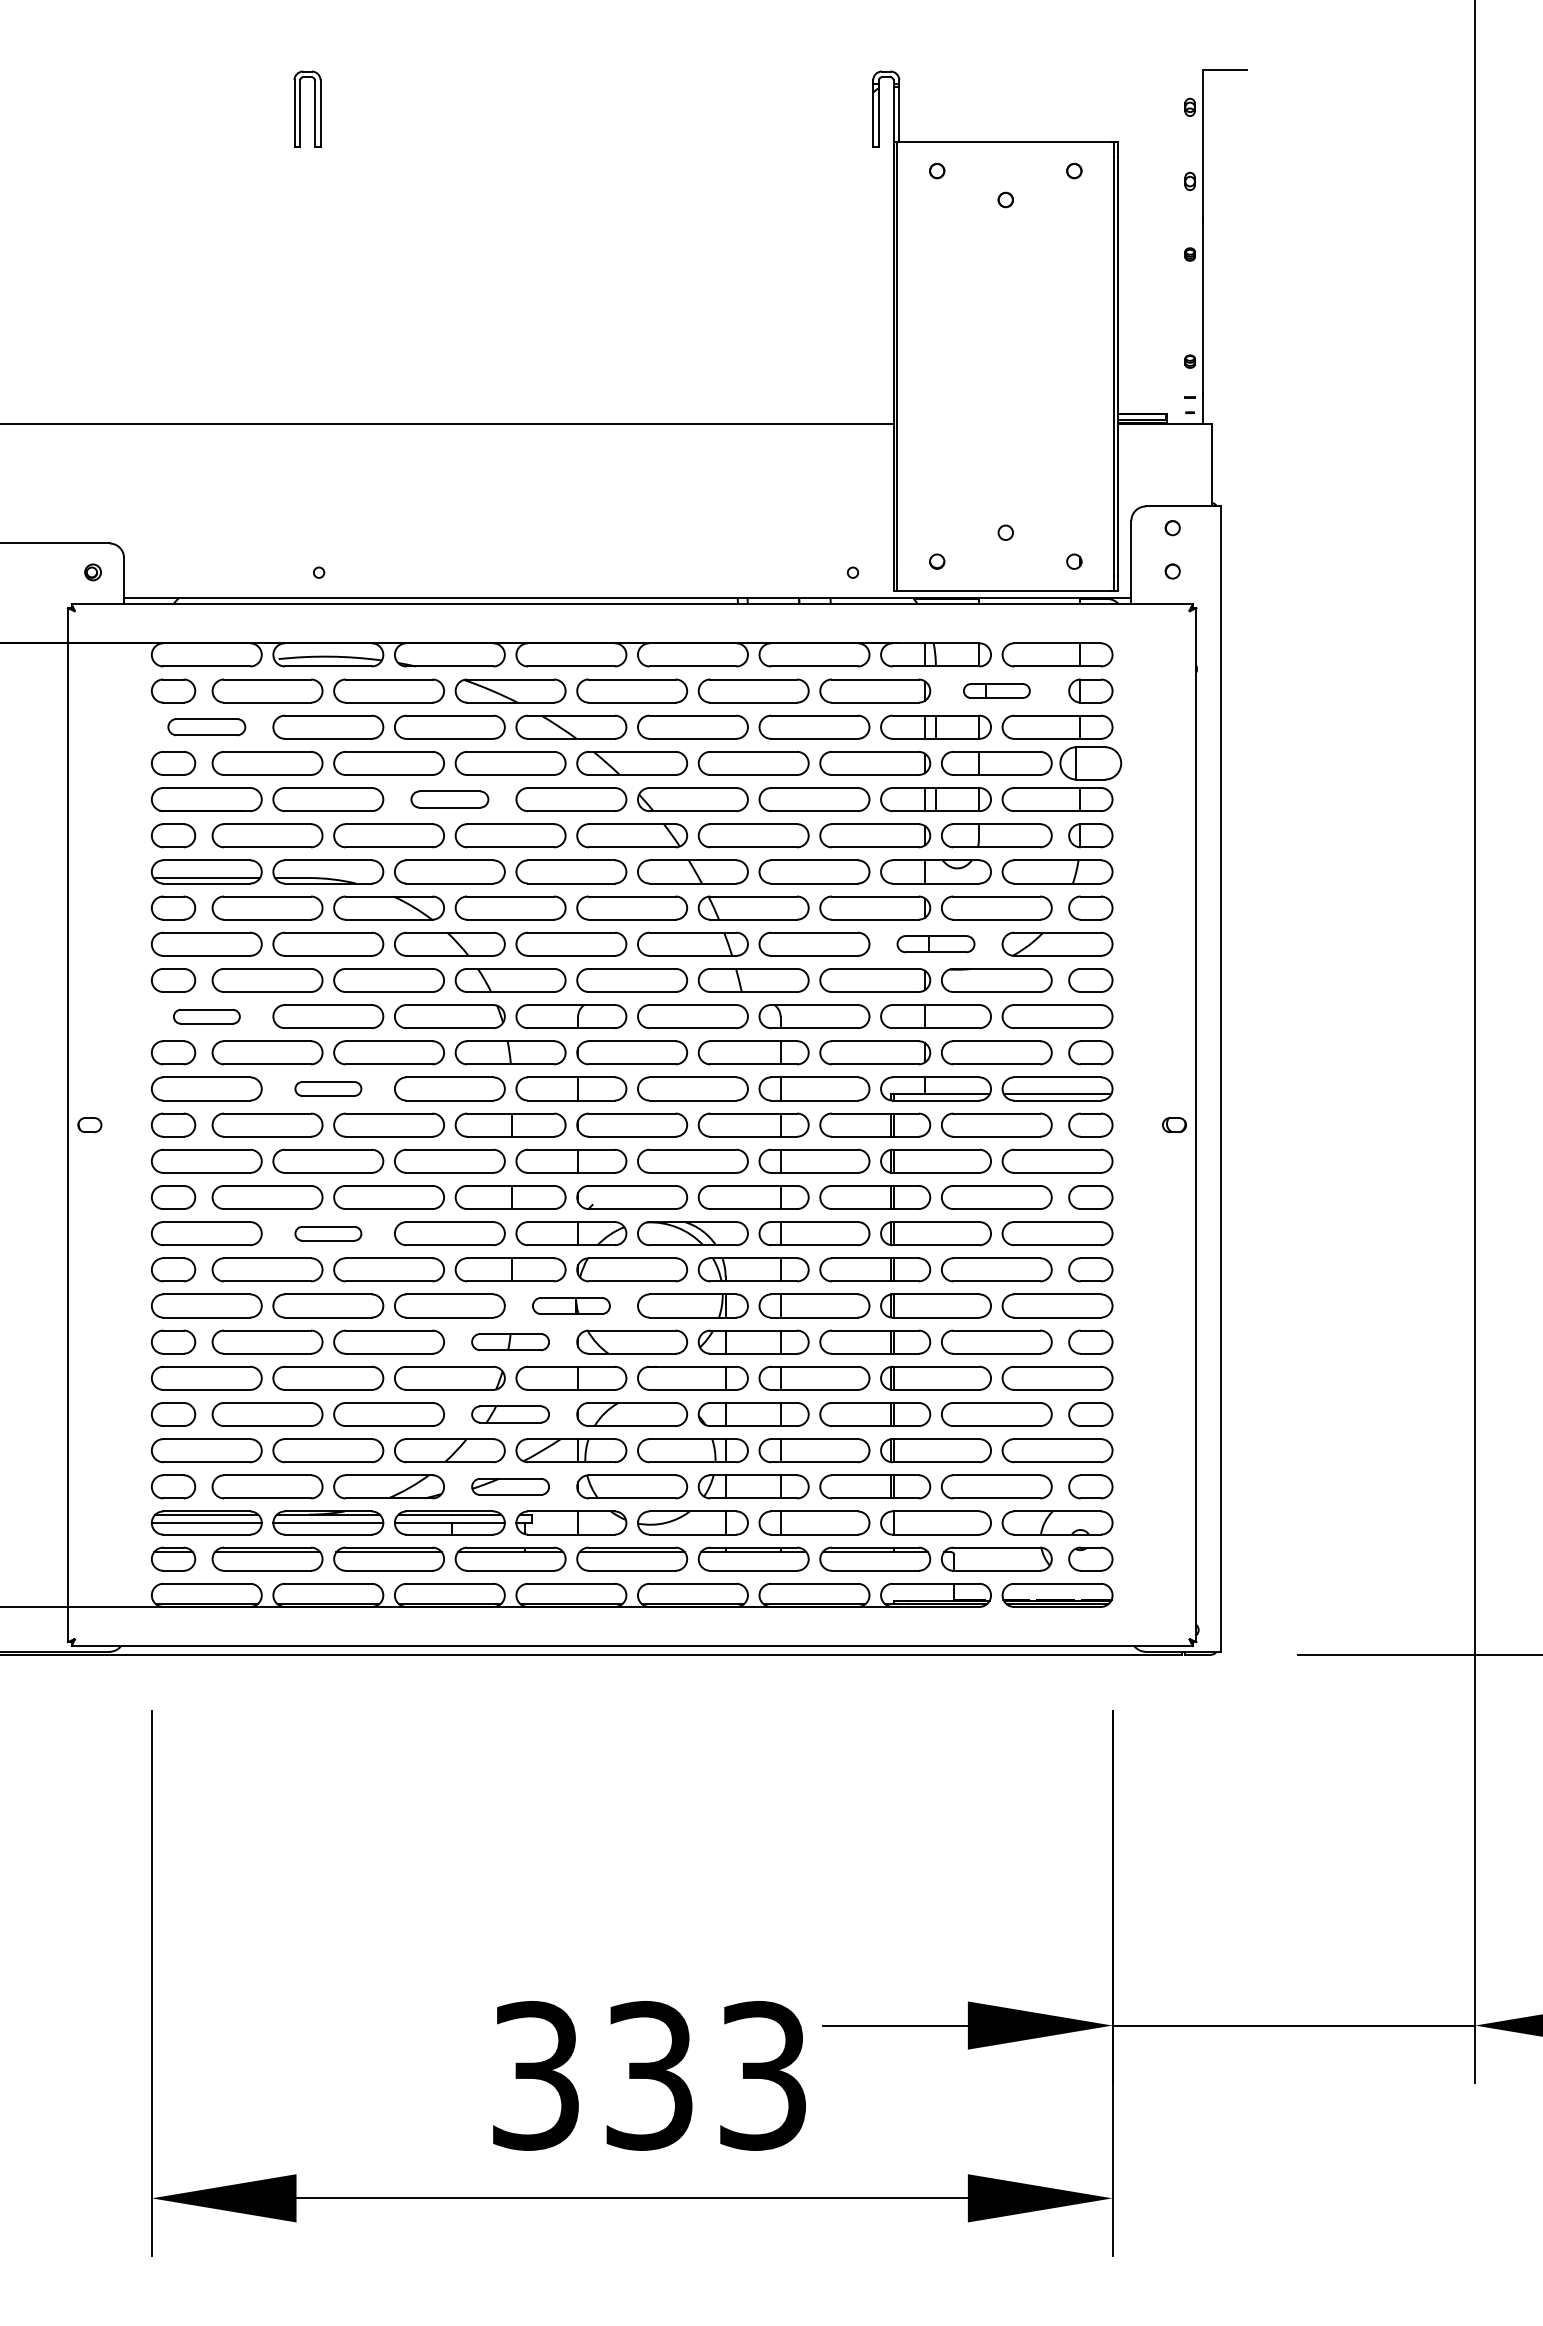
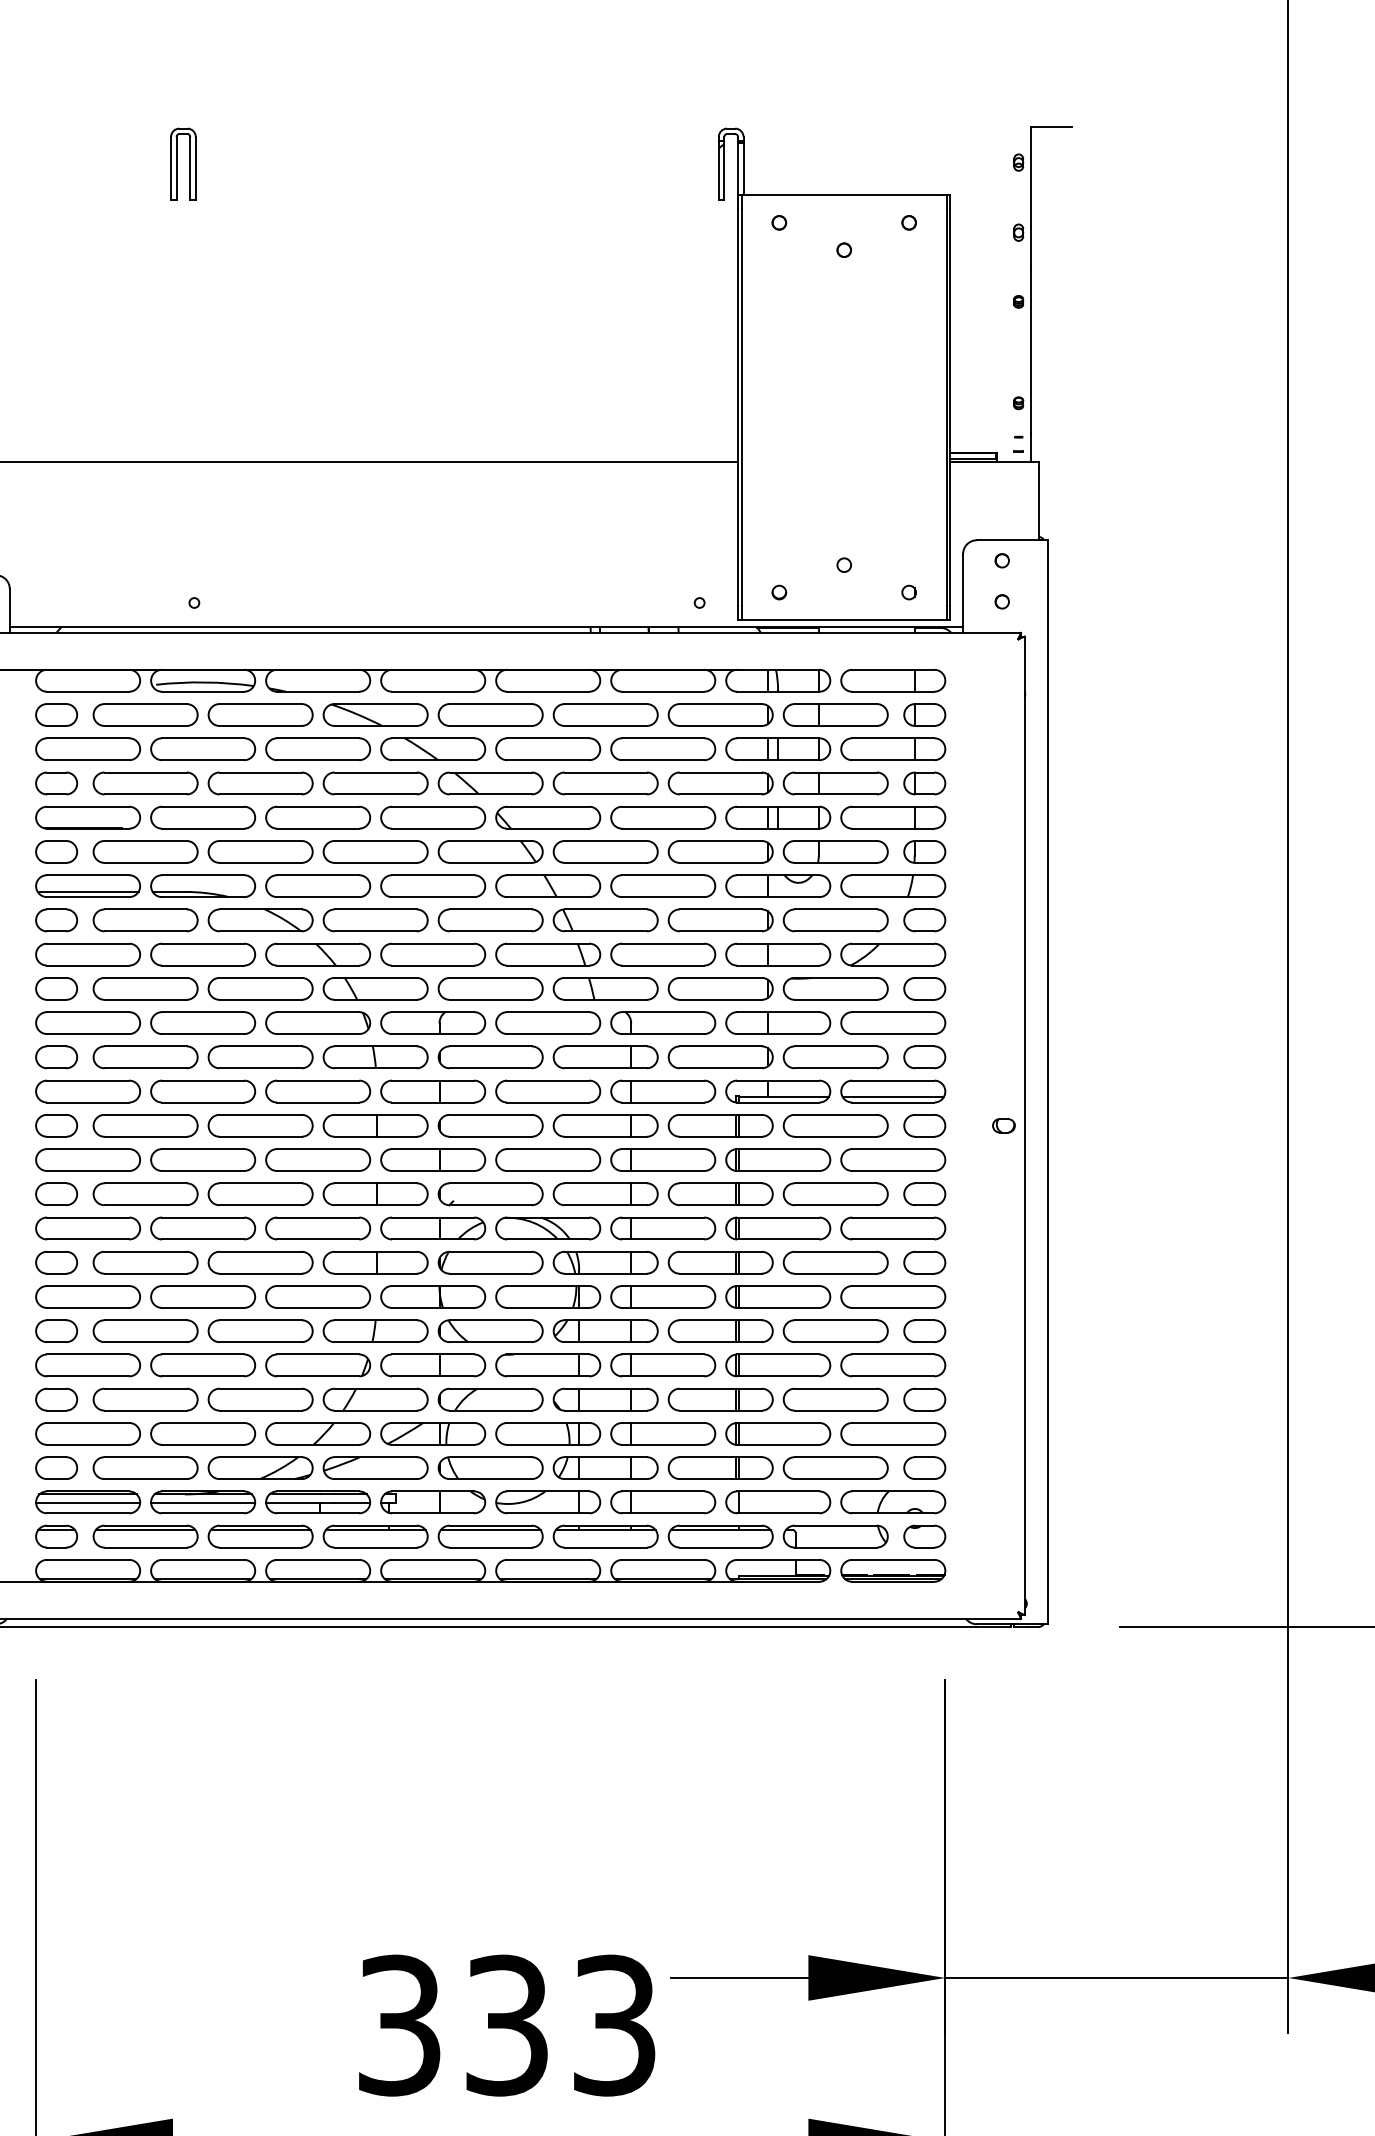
part: (996, 690) -> (835, 714), size x1.67
part: (206, 726) -> (87, 748), size x1.43
part: (1090, 763) -> (924, 783), size x0.71
part: (449, 799) -> (317, 817), size x1.43
part: (935, 943) -> (777, 953), size x1.43
part: (206, 1016) -> (87, 1022), size x1.67
part: (328, 1088) -> (203, 1091), size x1.67
part: (328, 1233) -> (203, 1228), size x1.67
part: (571, 1305) -> (433, 1296), size x1.43
part: (510, 1341) -> (375, 1330), size x1.43
part: (510, 1414) -> (375, 1399), size x1.43
part: (510, 1486) -> (375, 1467), size x1.43

